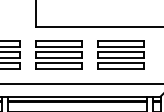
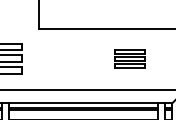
part: (58, 54) -> (62, 58), removed
part: (120, 54) -> (129, 58), size x0.6

